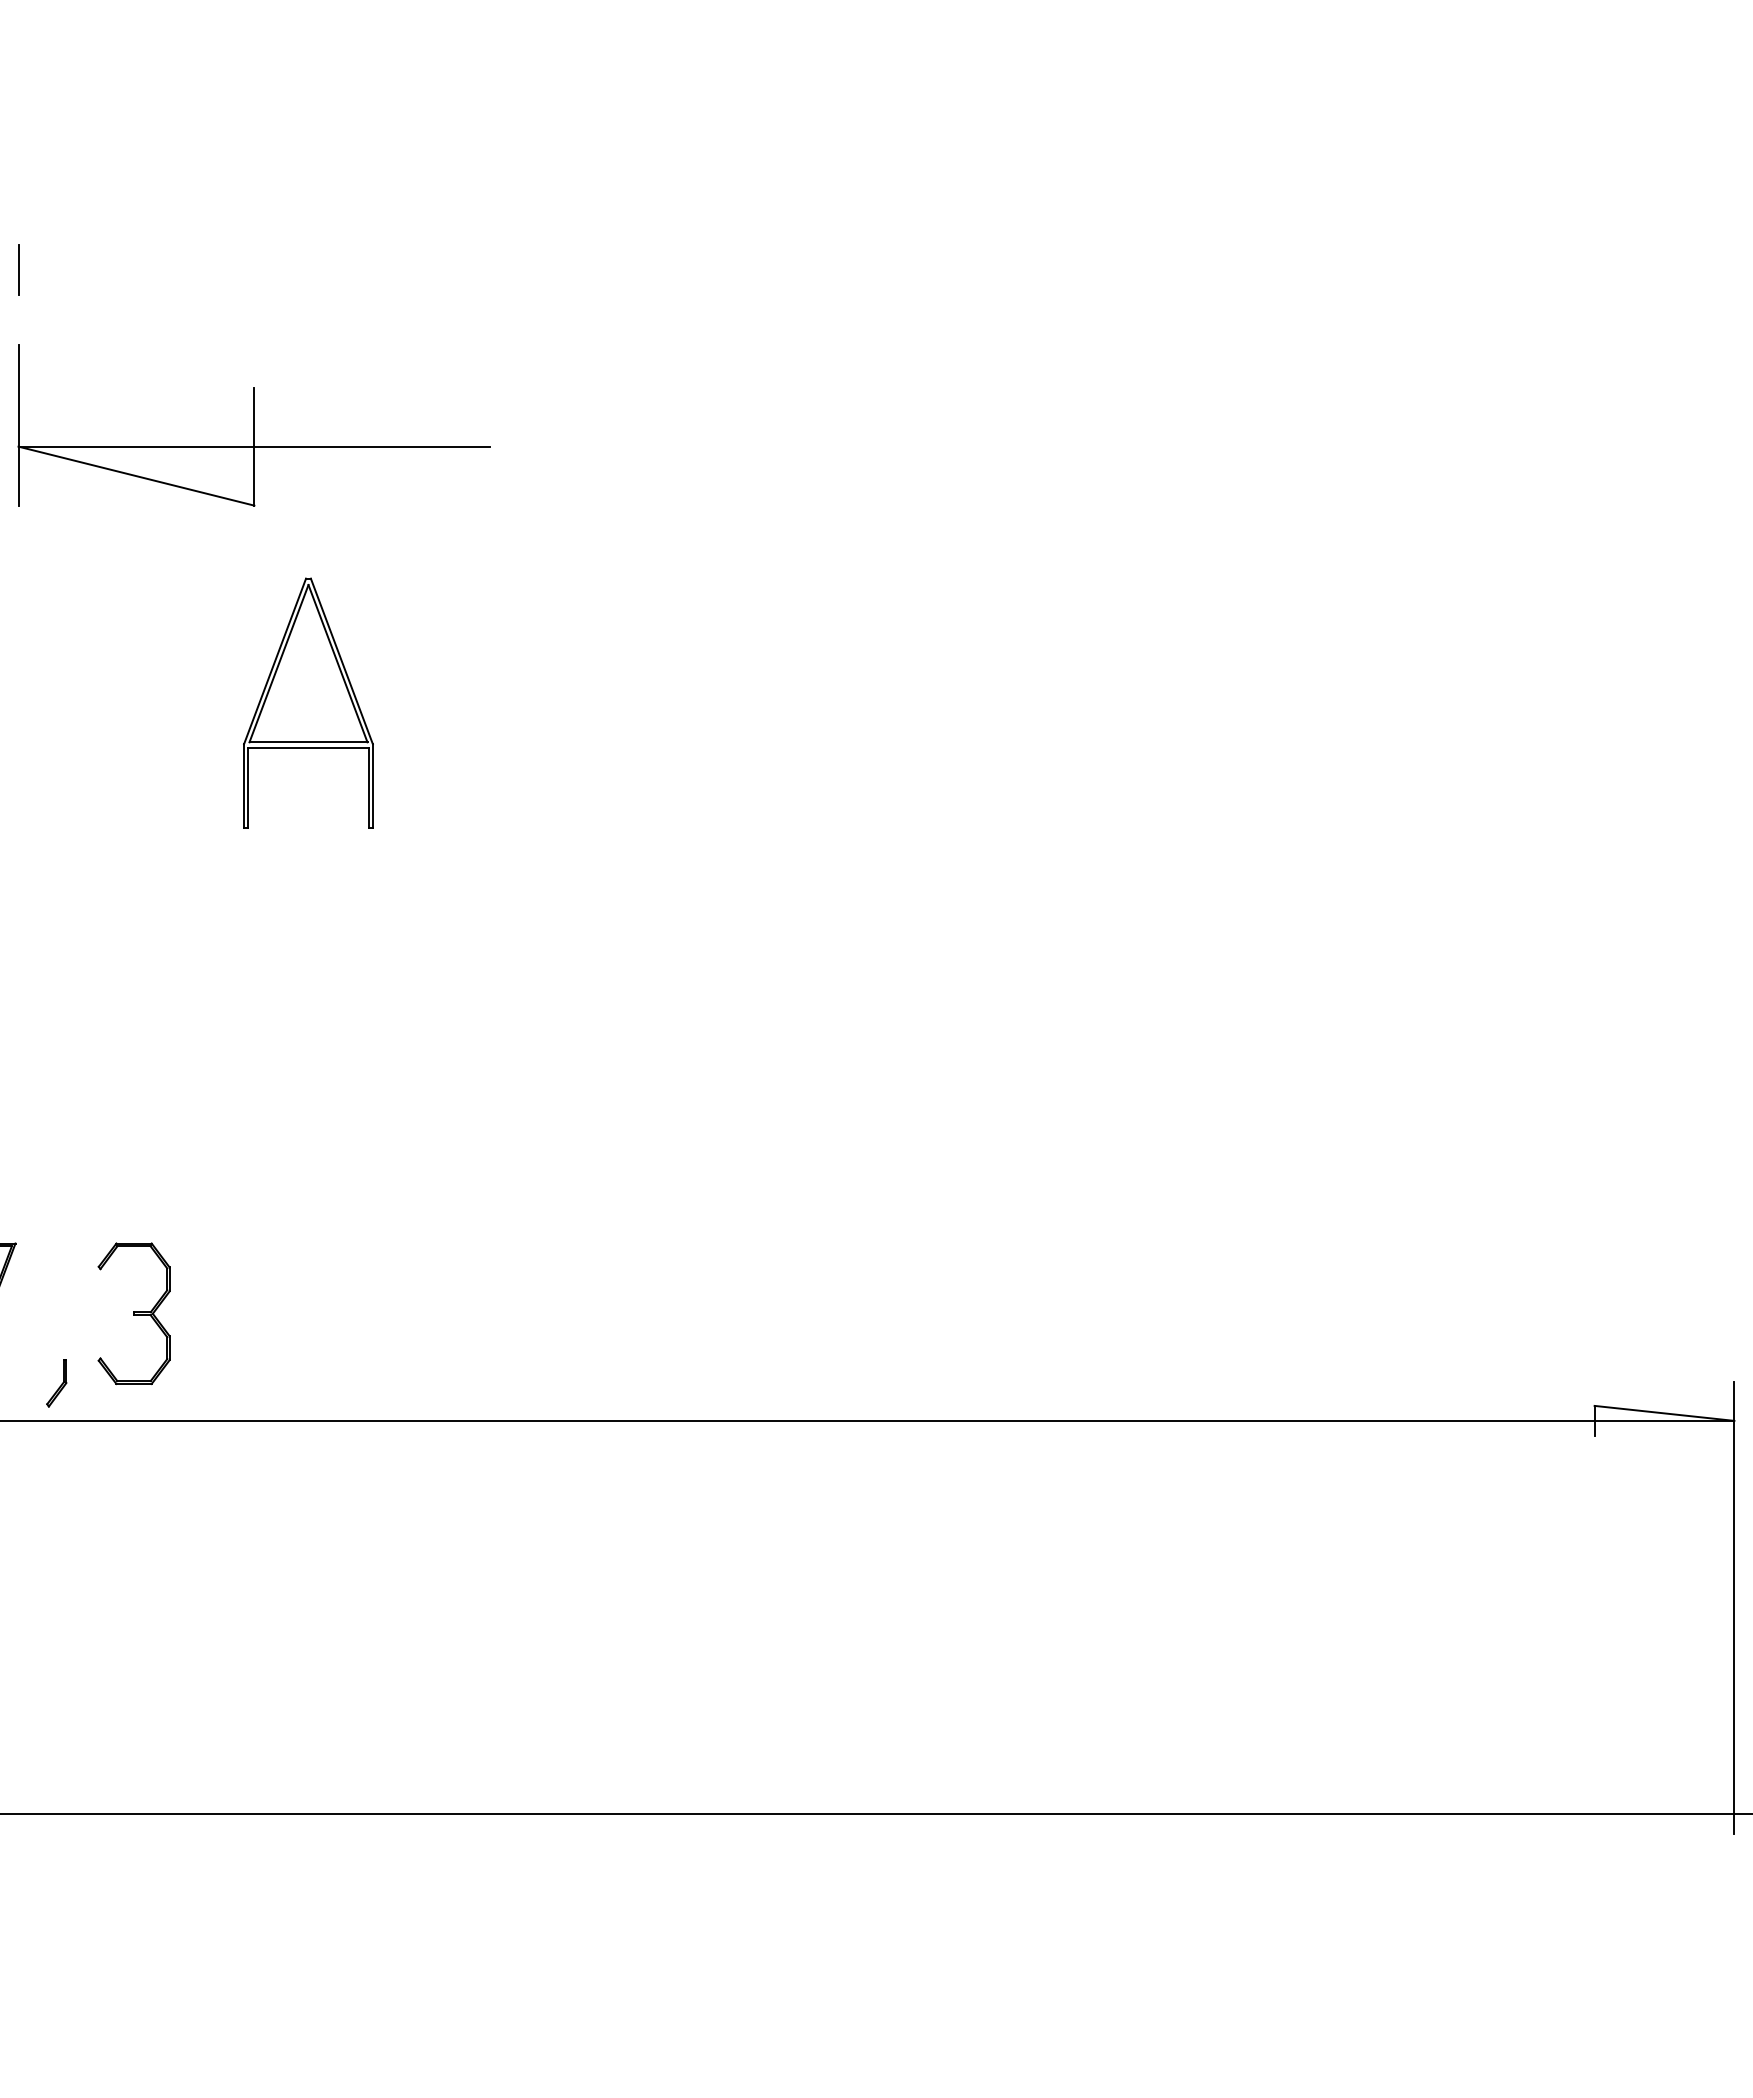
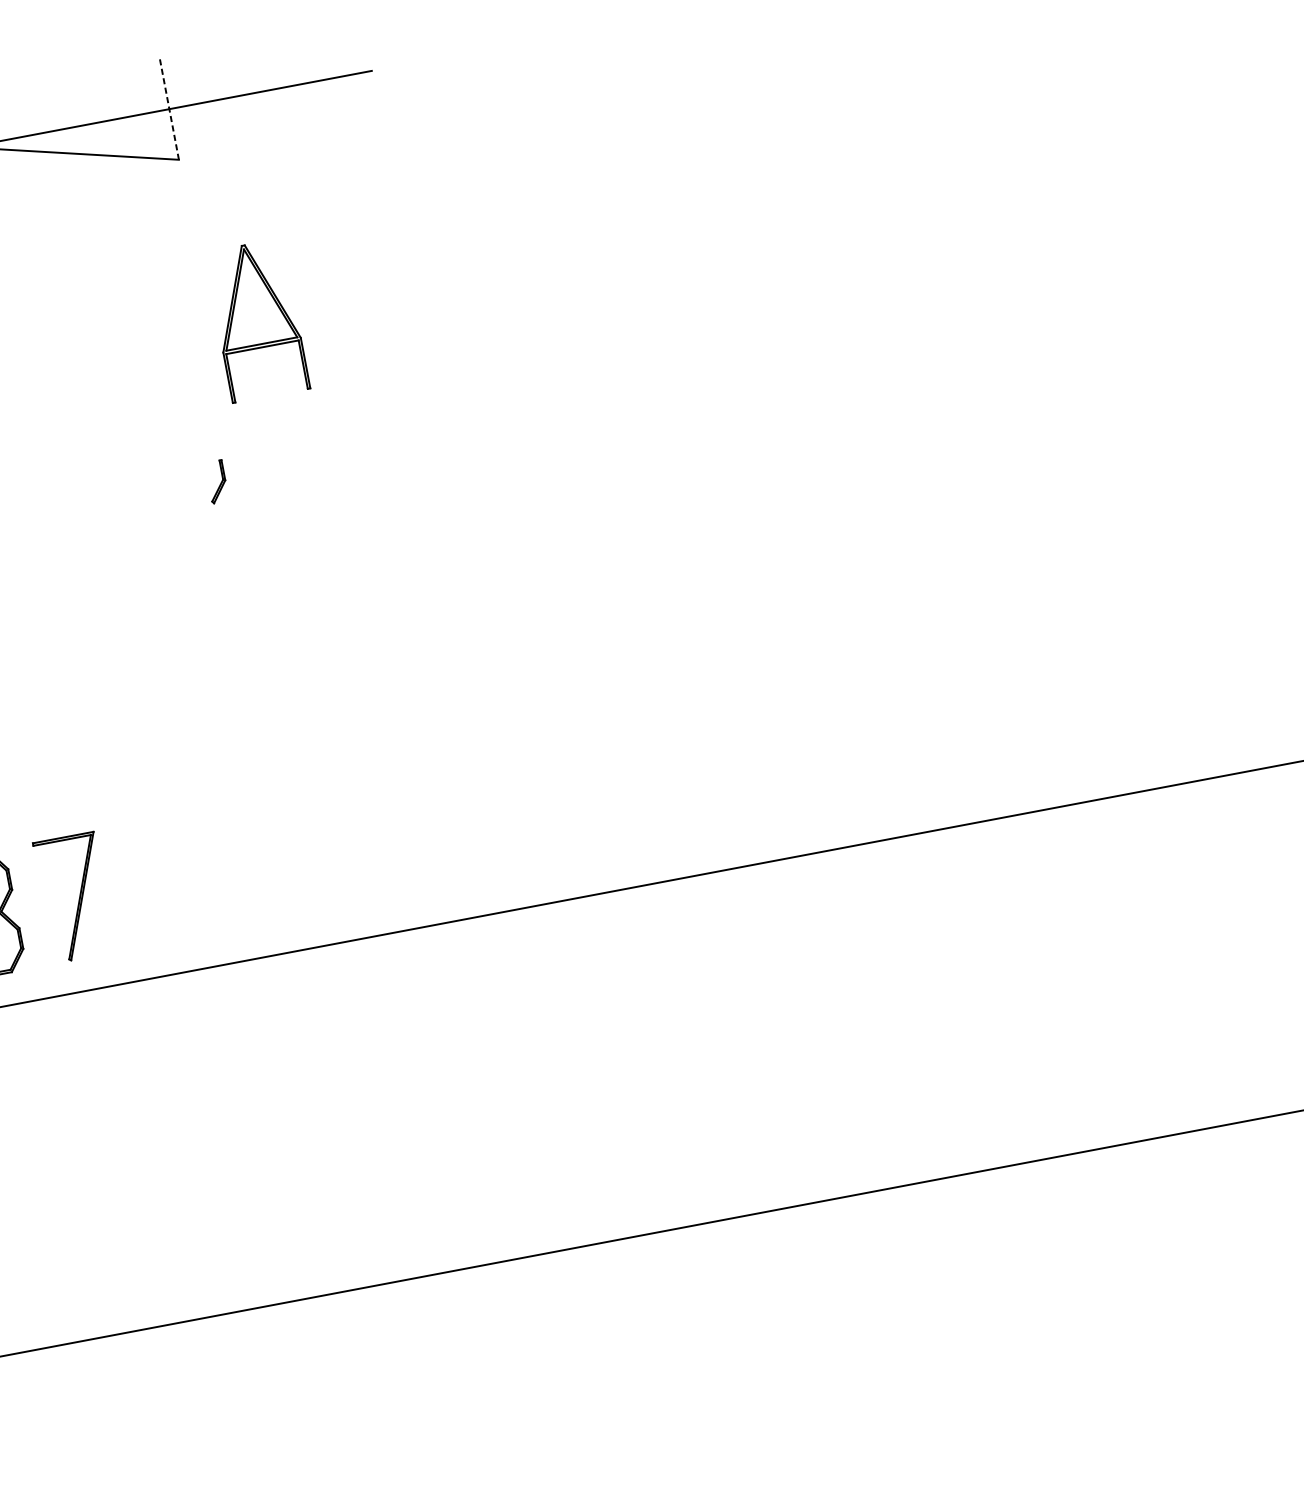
line: (254, 446) -> (169, 109), solid -> dashed
part: (308, 702) -> (257, 319), size x0.7
part: (133, 1313) -> (206, 872), removed
part: (56, 1383) -> (216, 482), moved

